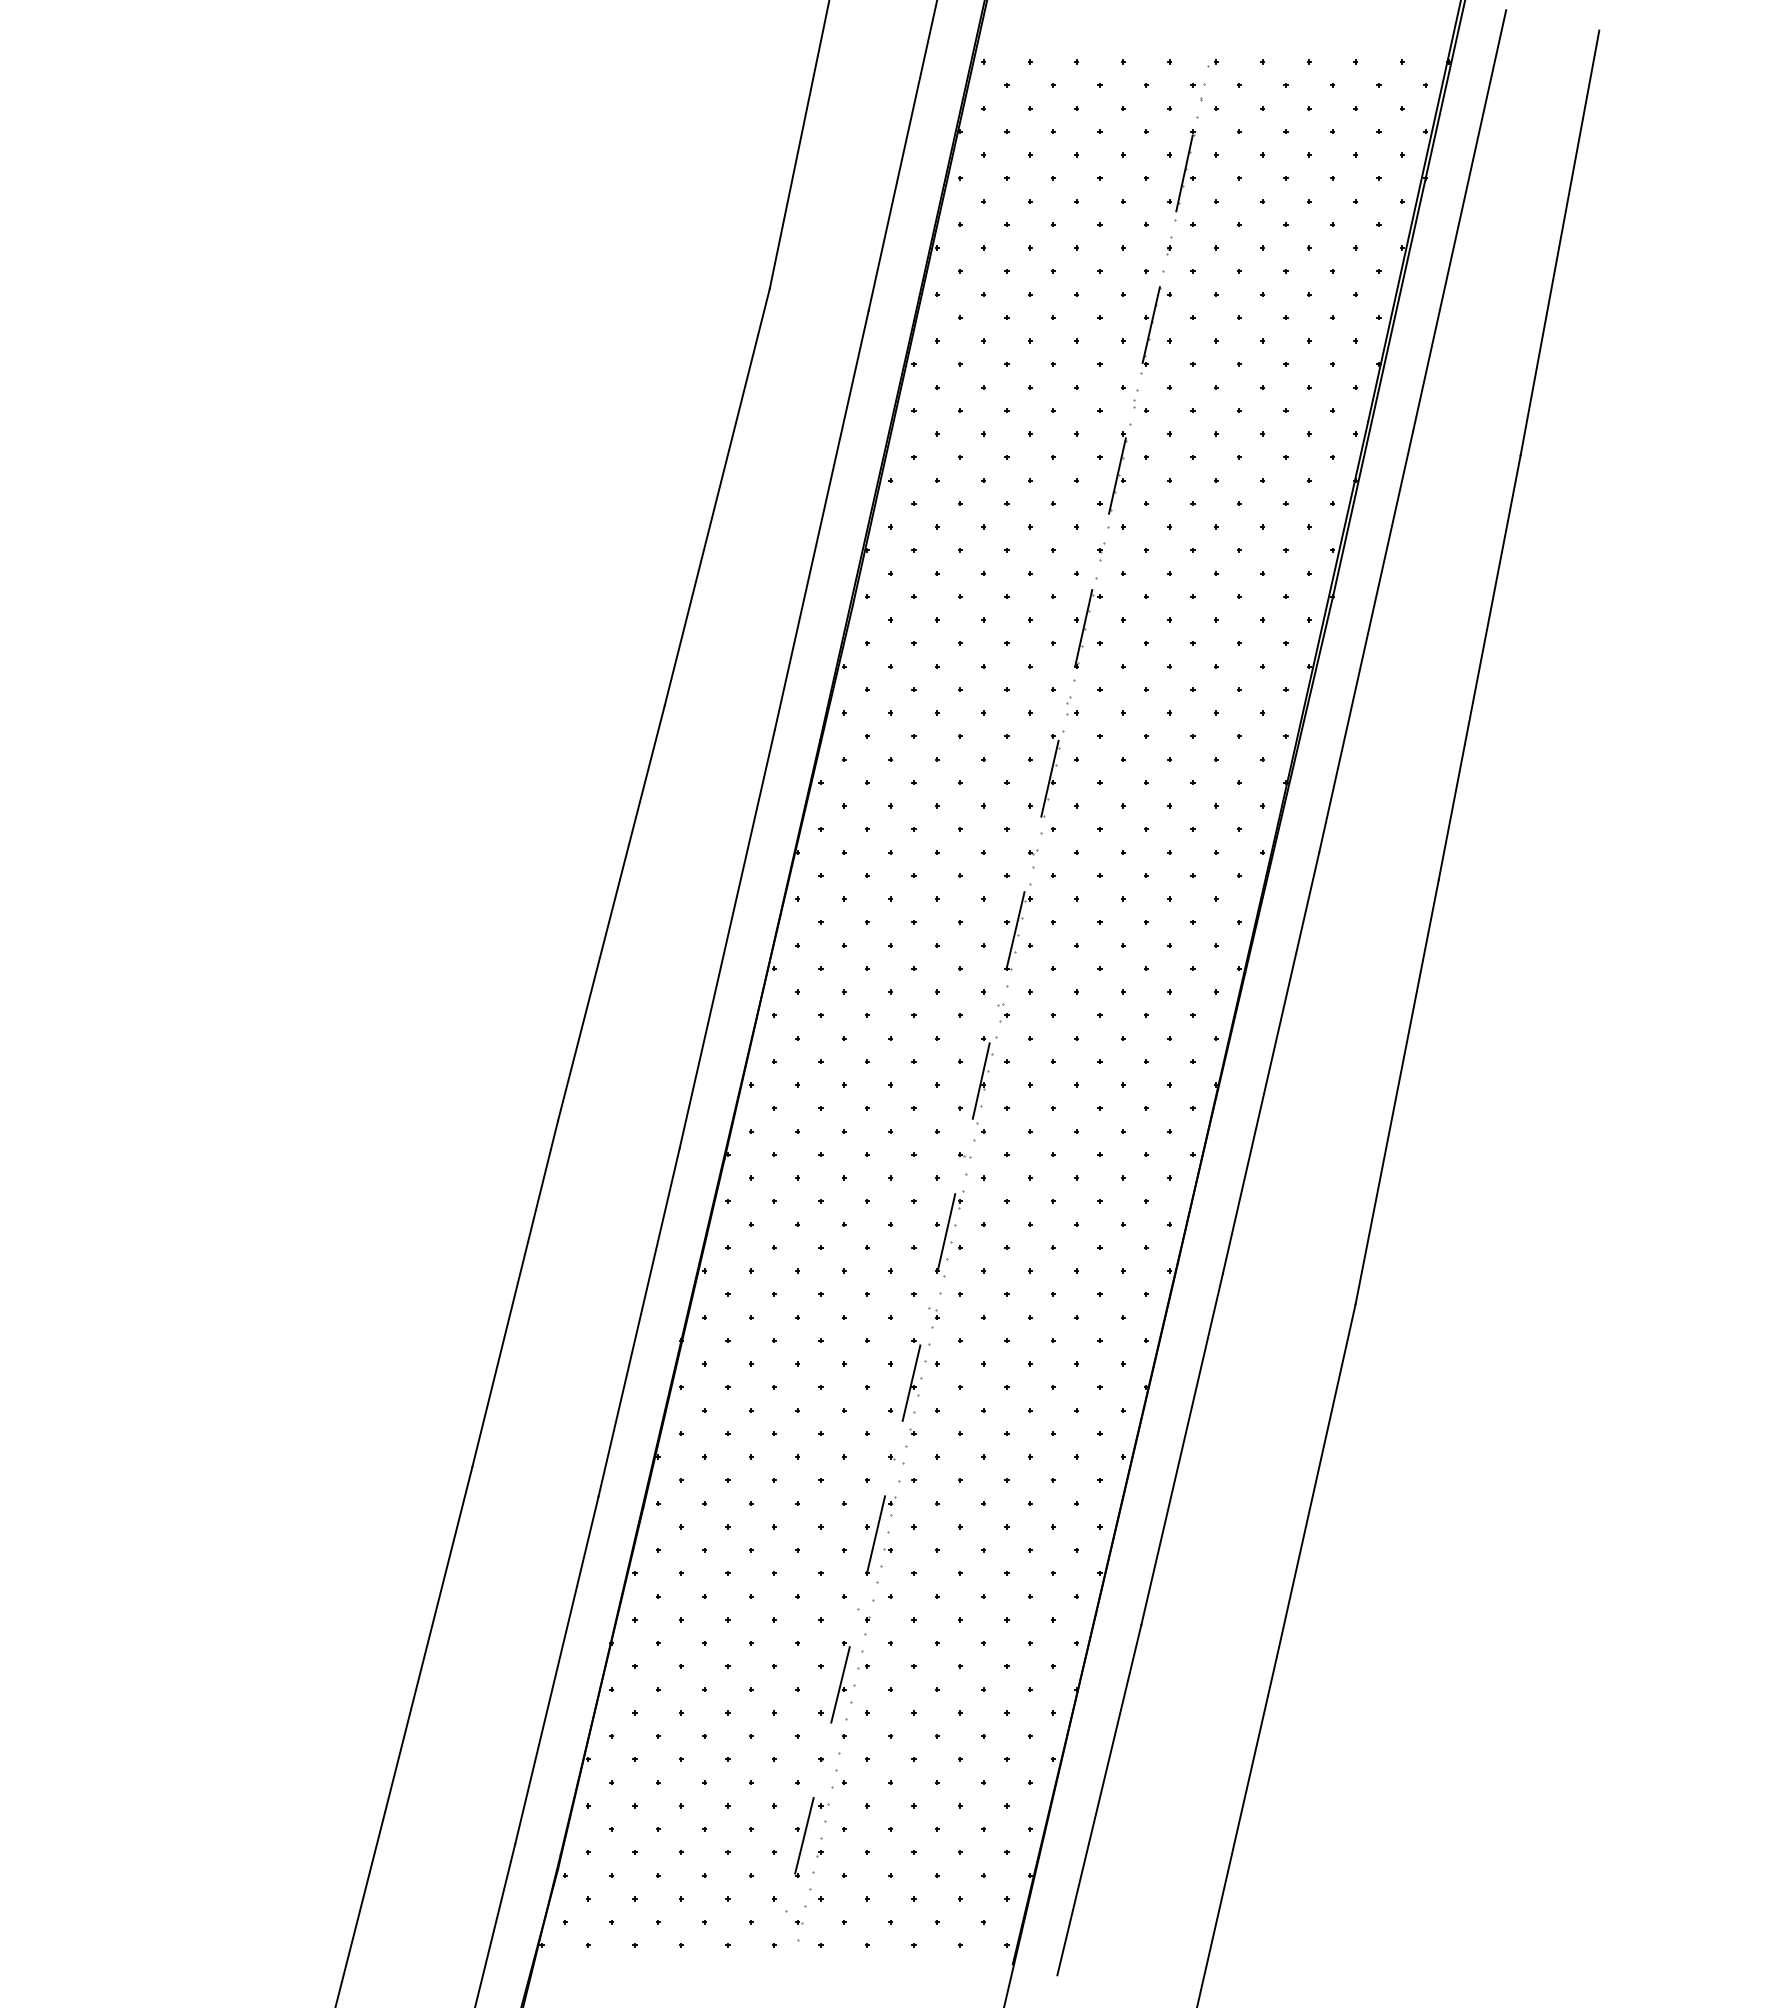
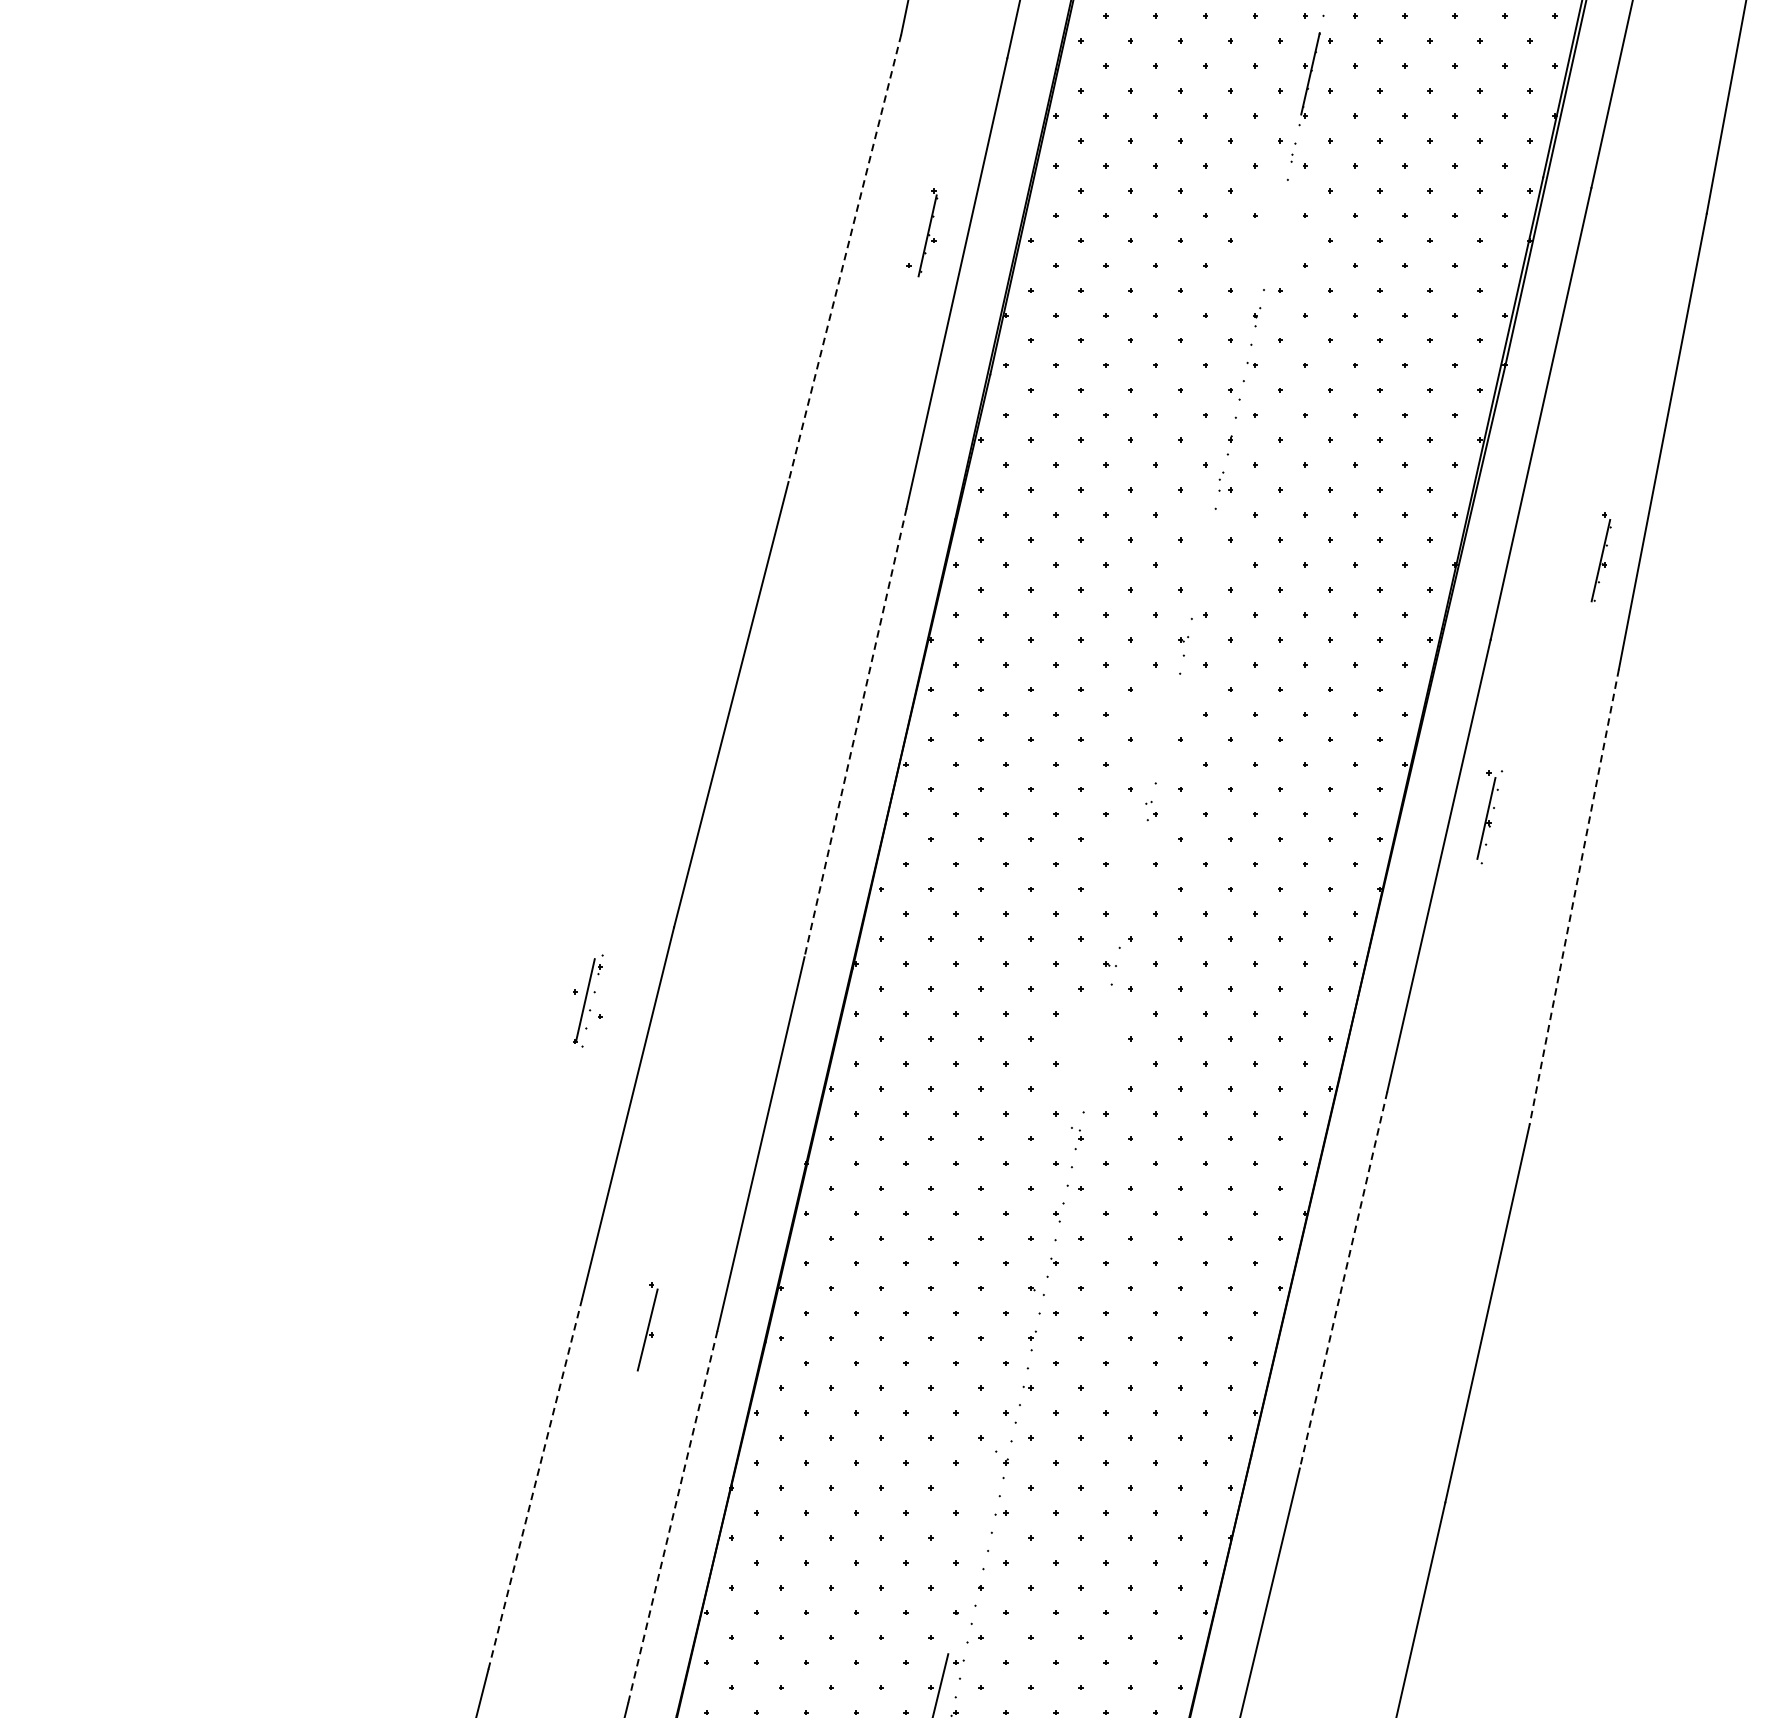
part: (1112, 472) -> (922, 232), moved
line: (717, 497) -> (845, 258), solid -> dashed
line: (1083, 627) -> (1237, 398), removed
part: (1050, 775) -> (1601, 557), moved
part: (1018, 930) -> (1168, 723), removed
line: (727, 939) -> (855, 733), solid -> dashed
part: (984, 1080) -> (1489, 817), moved
line: (1397, 1092) -> (1574, 897), solid -> dashed
part: (949, 1233) -> (588, 1001), moved
line: (911, 1382) -> (1053, 1208), removed
line: (1182, 1449) -> (1343, 1280), solid -> dashed
line: (876, 1533) -> (1015, 1370), removed
line: (428, 1640) -> (535, 1485), solid -> dashed
line: (556, 1670) -> (672, 1517), solid -> dashed
part: (840, 1682) -> (647, 1327), moved

